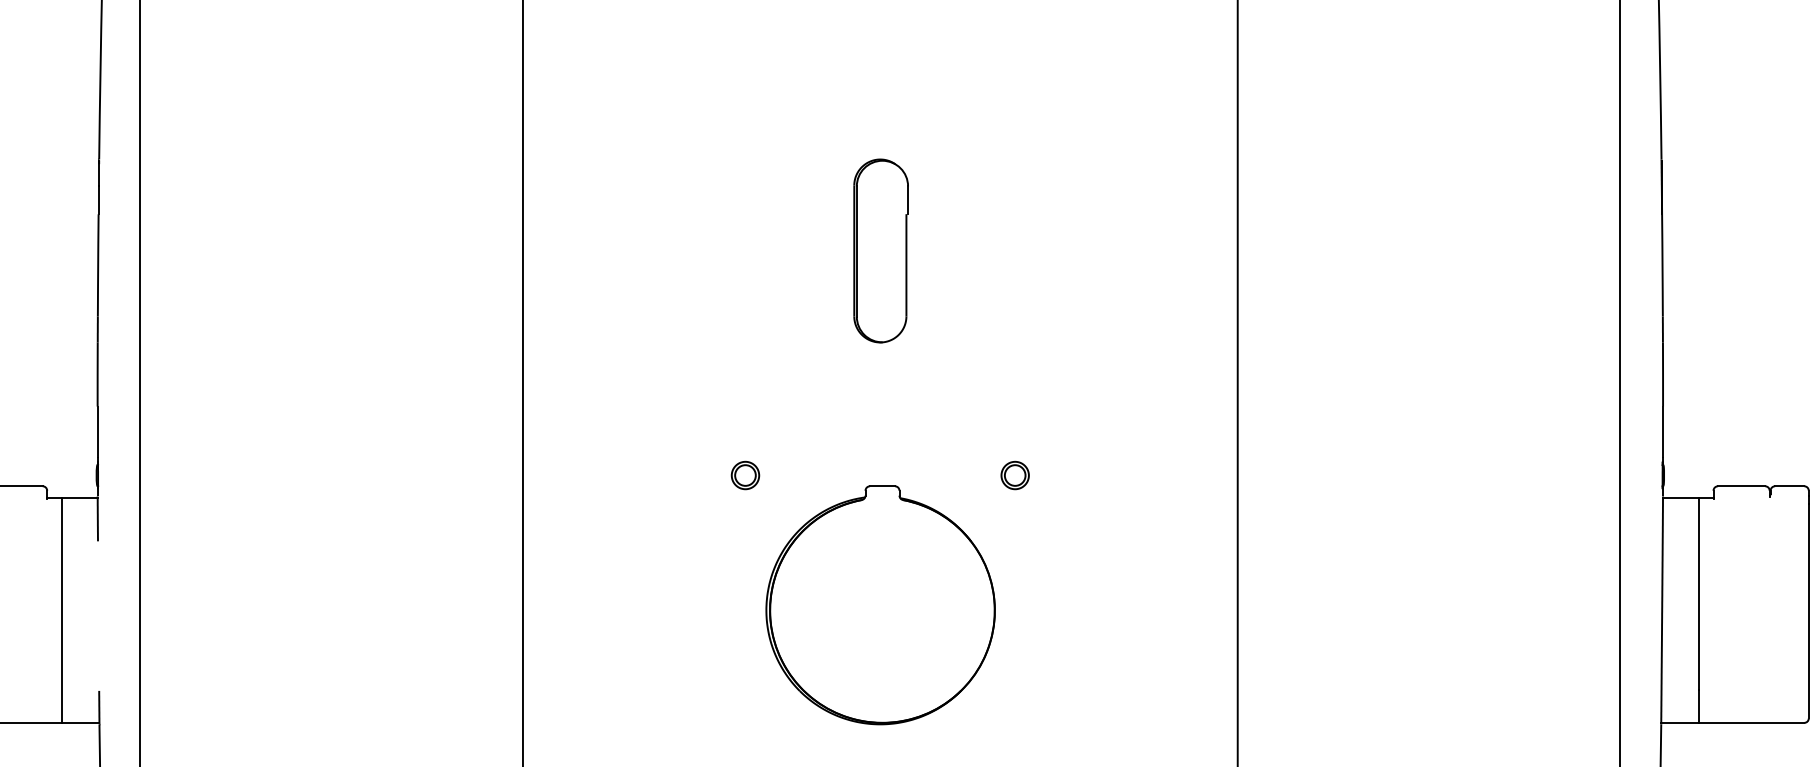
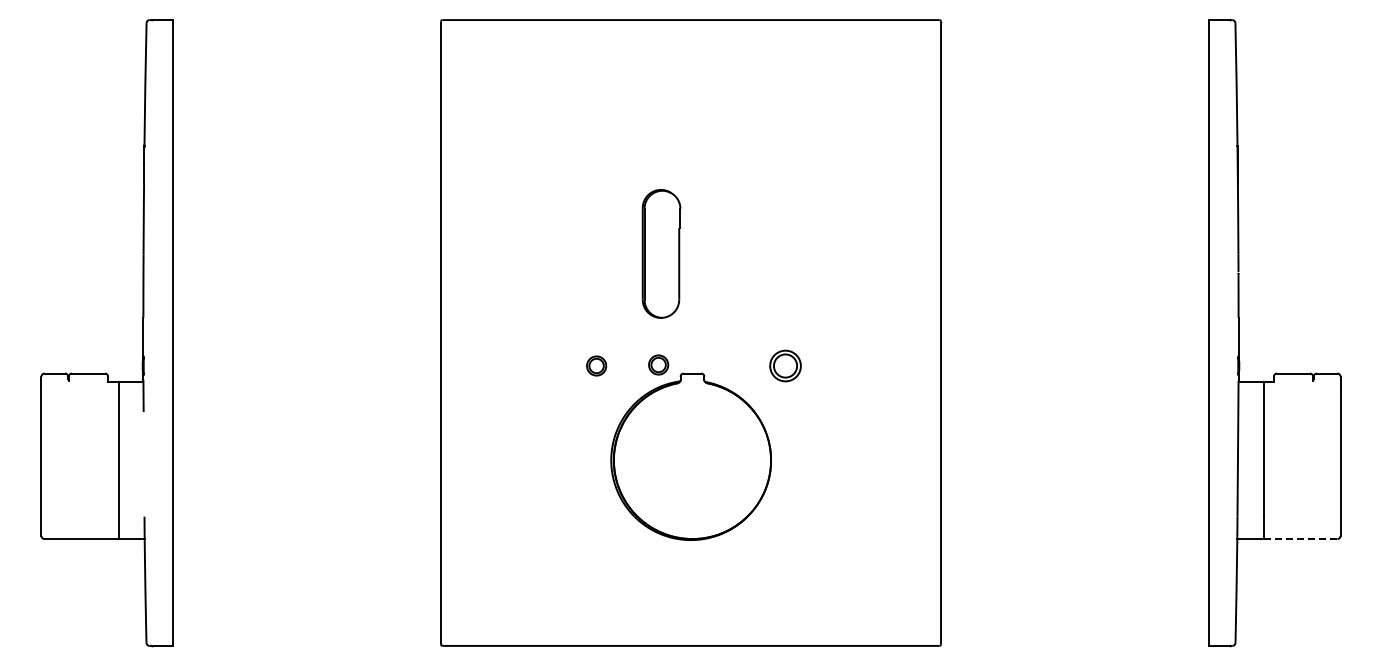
part: (881, 250) -> (661, 253), moved
part: (833, 473) -> (658, 364), added
part: (1014, 474) -> (784, 365), size x1.6
line: (1751, 723) -> (1300, 539), solid -> dashed

